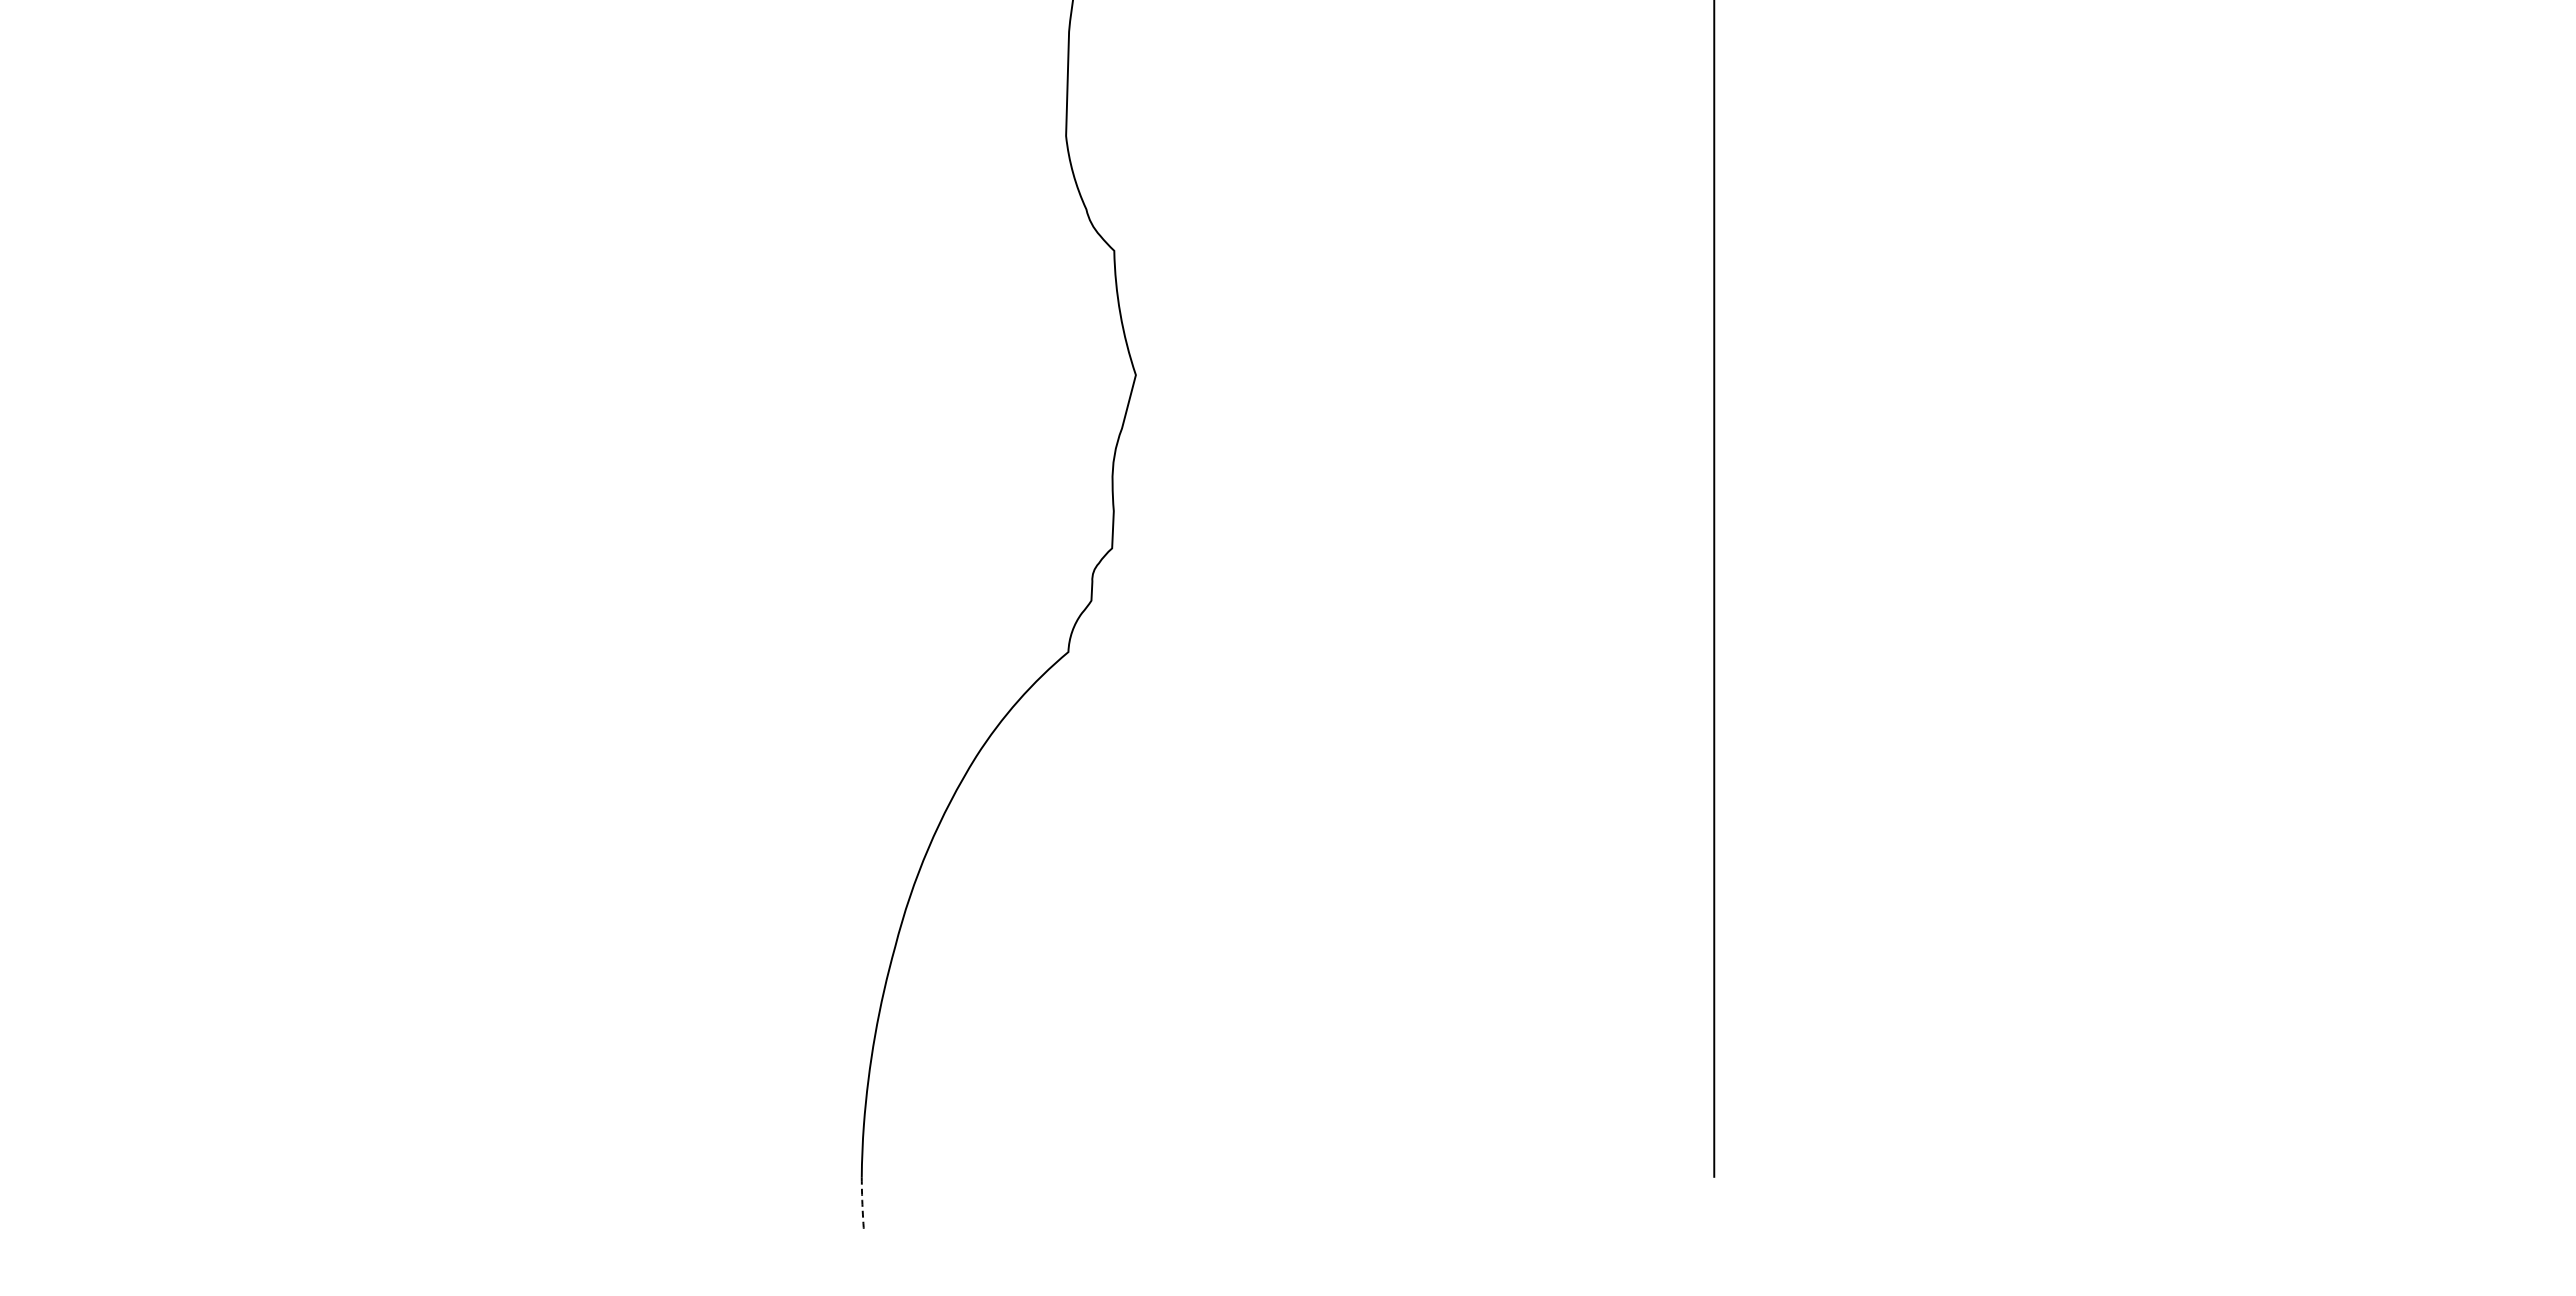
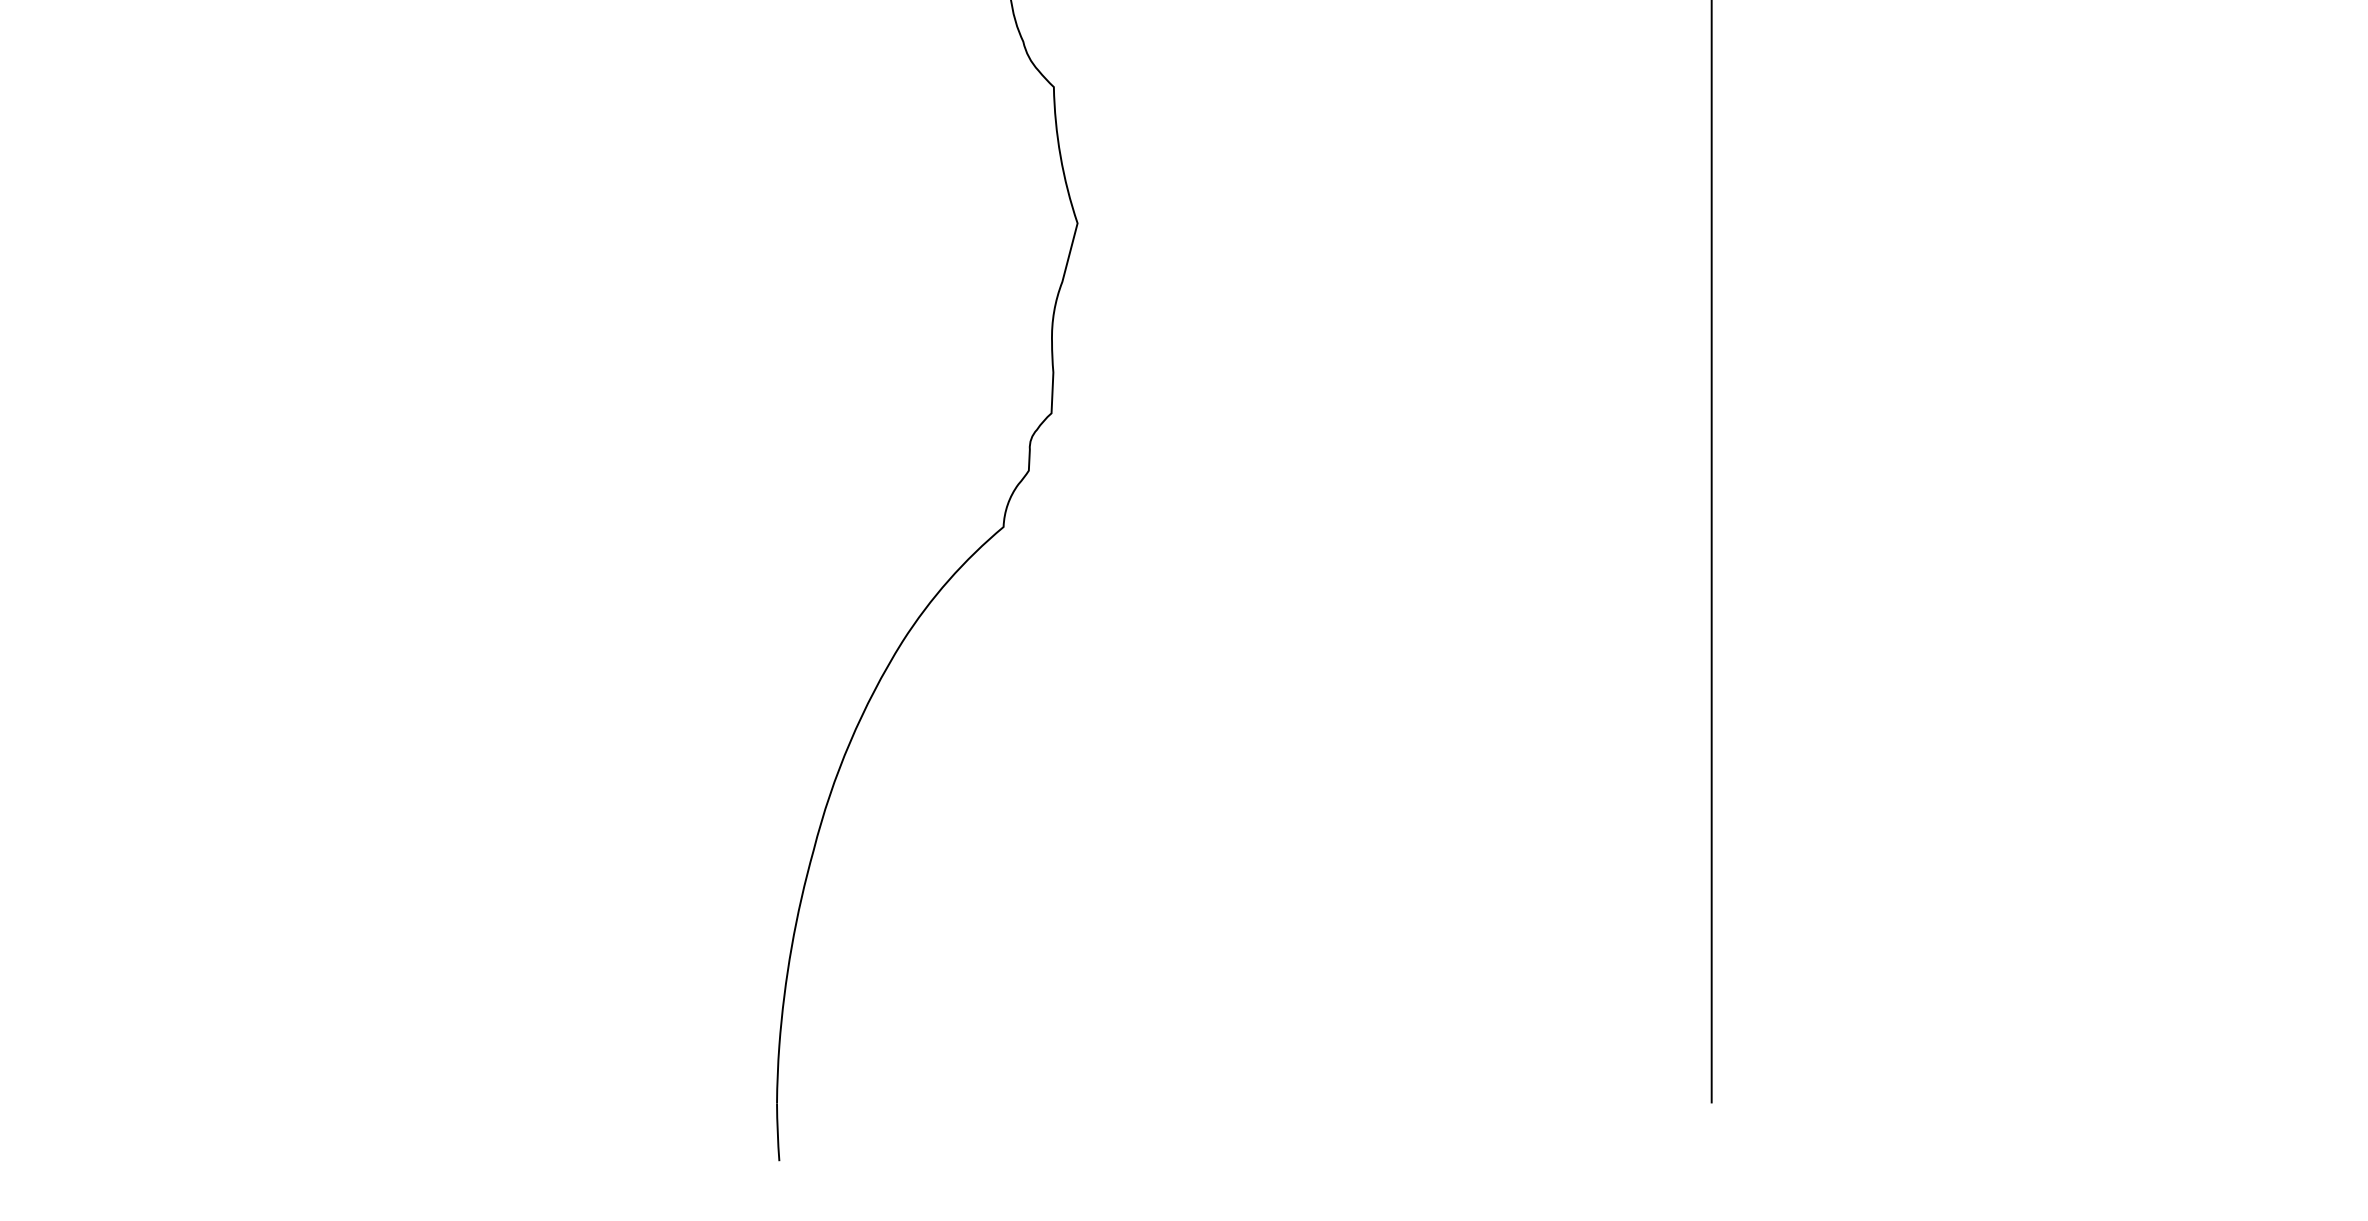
line: (862, 1204) -> (777, 1132), dashed -> solid

